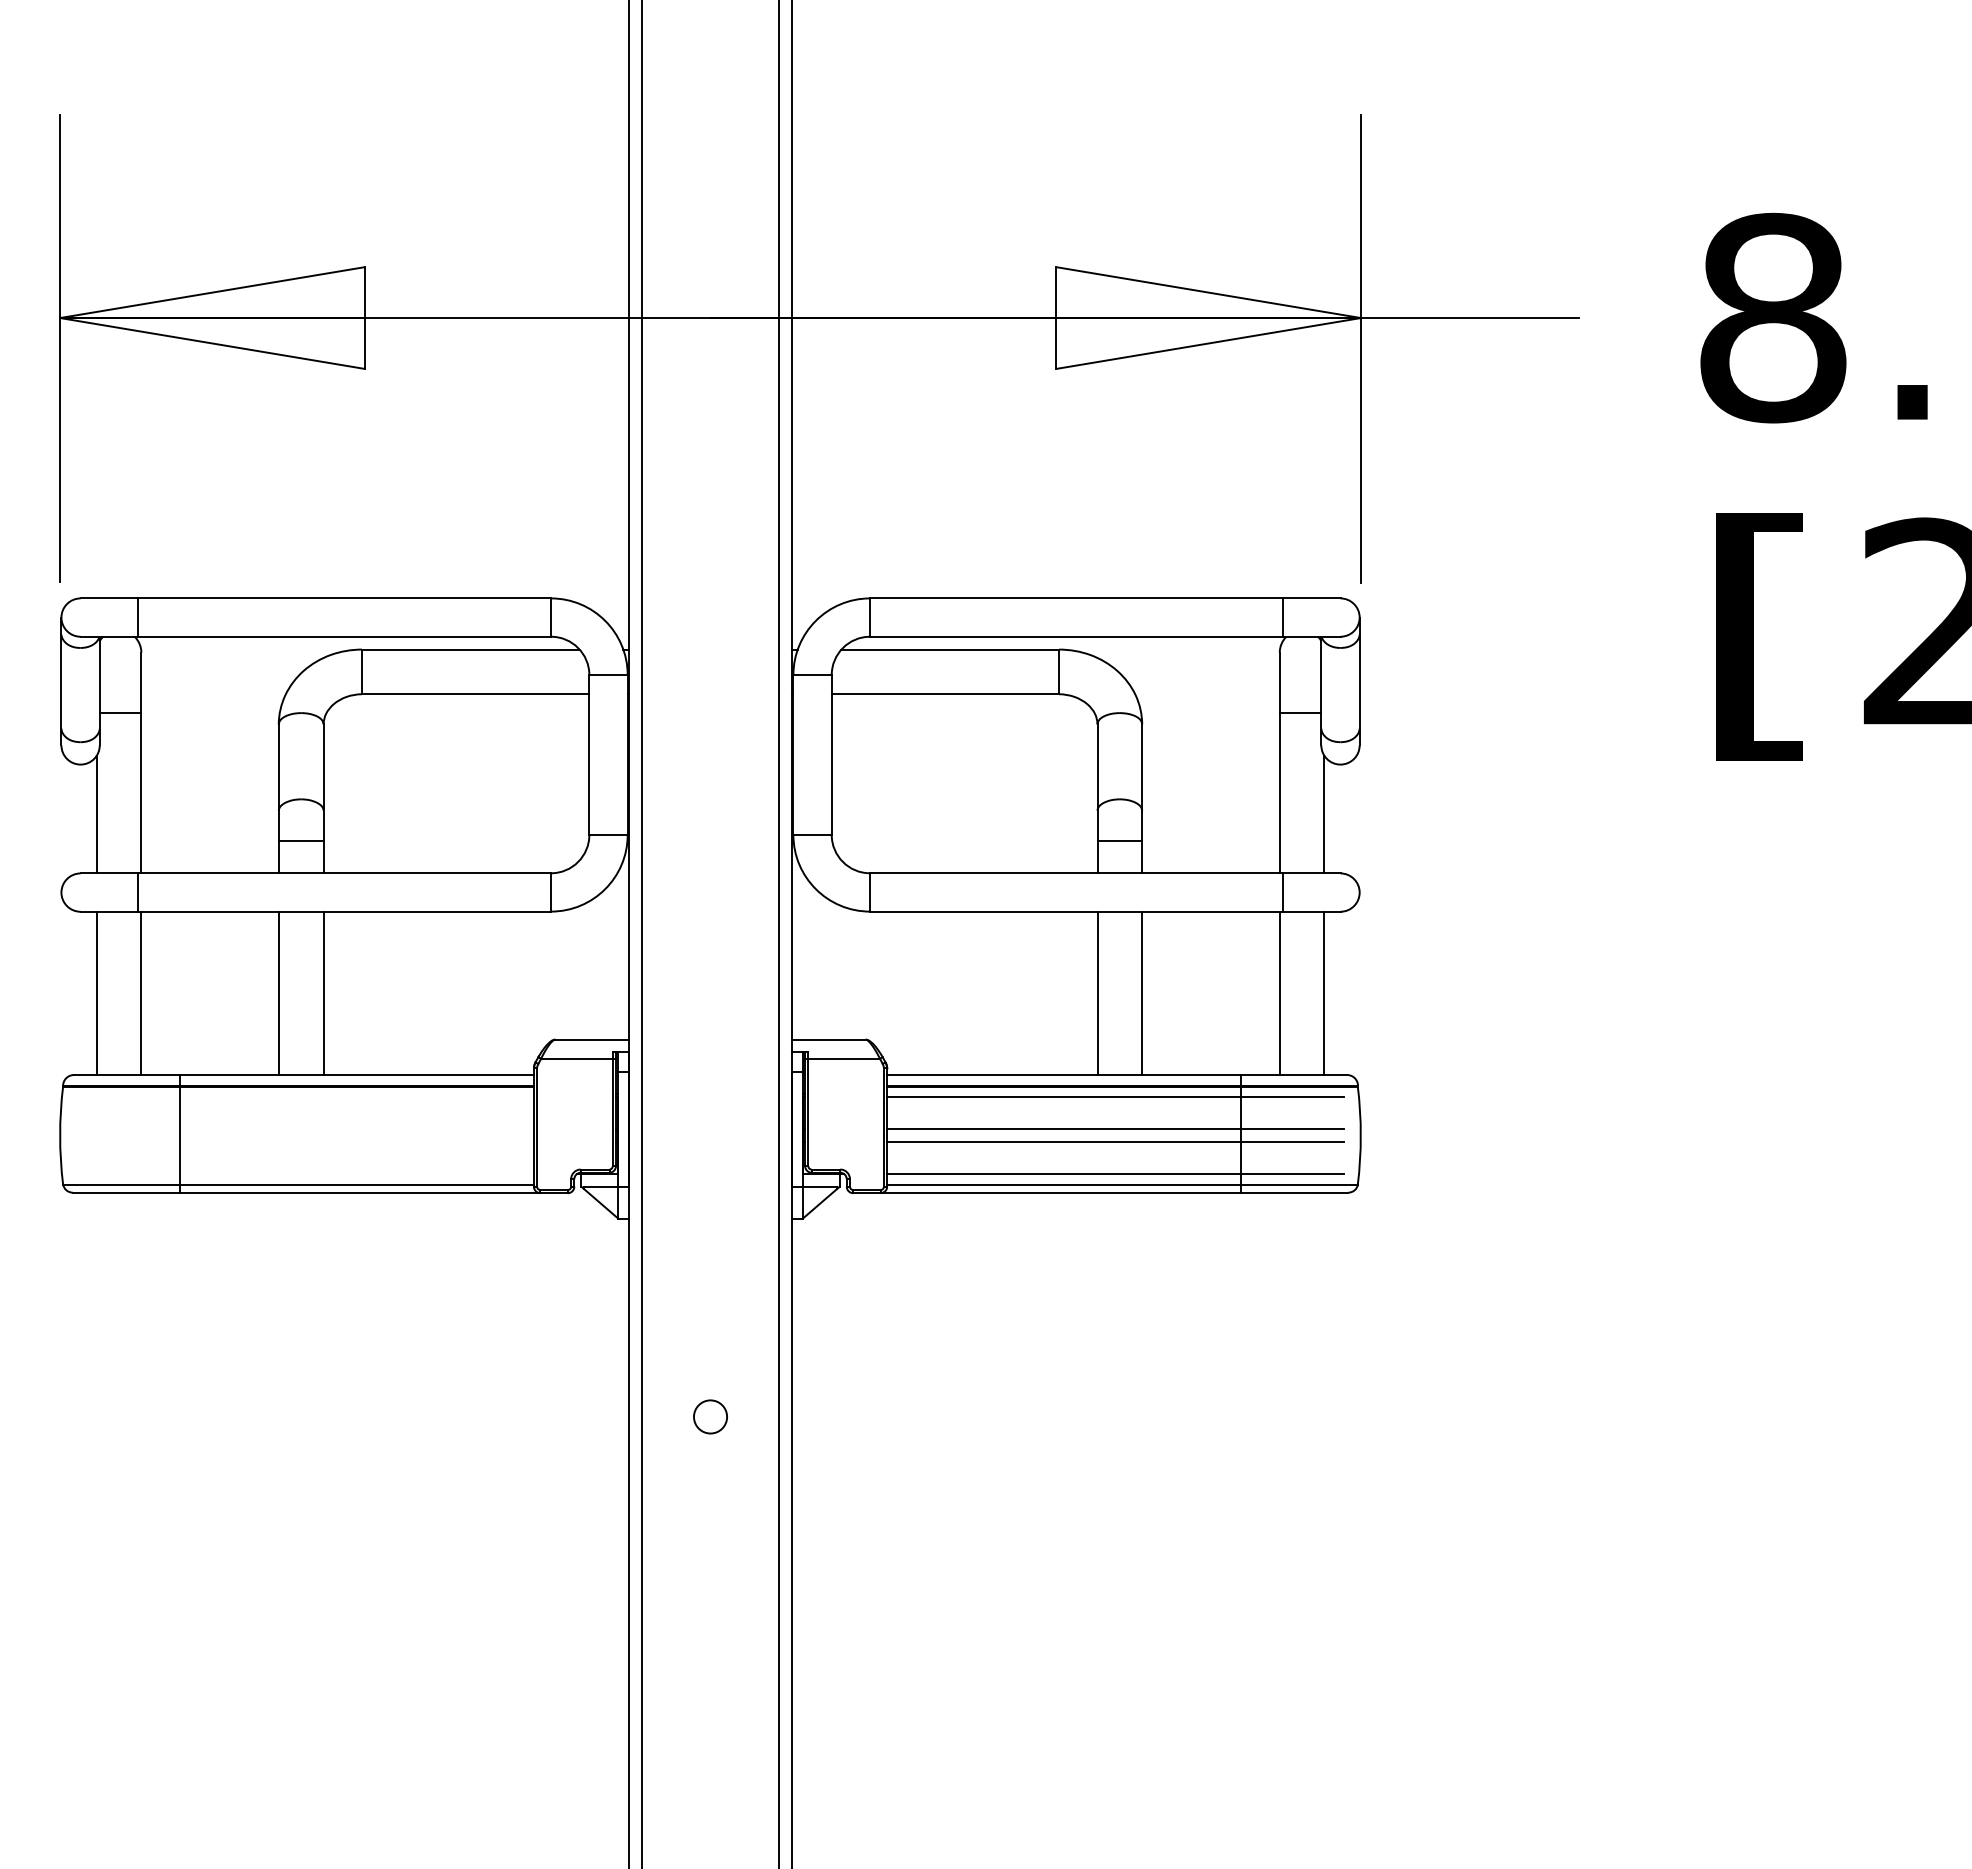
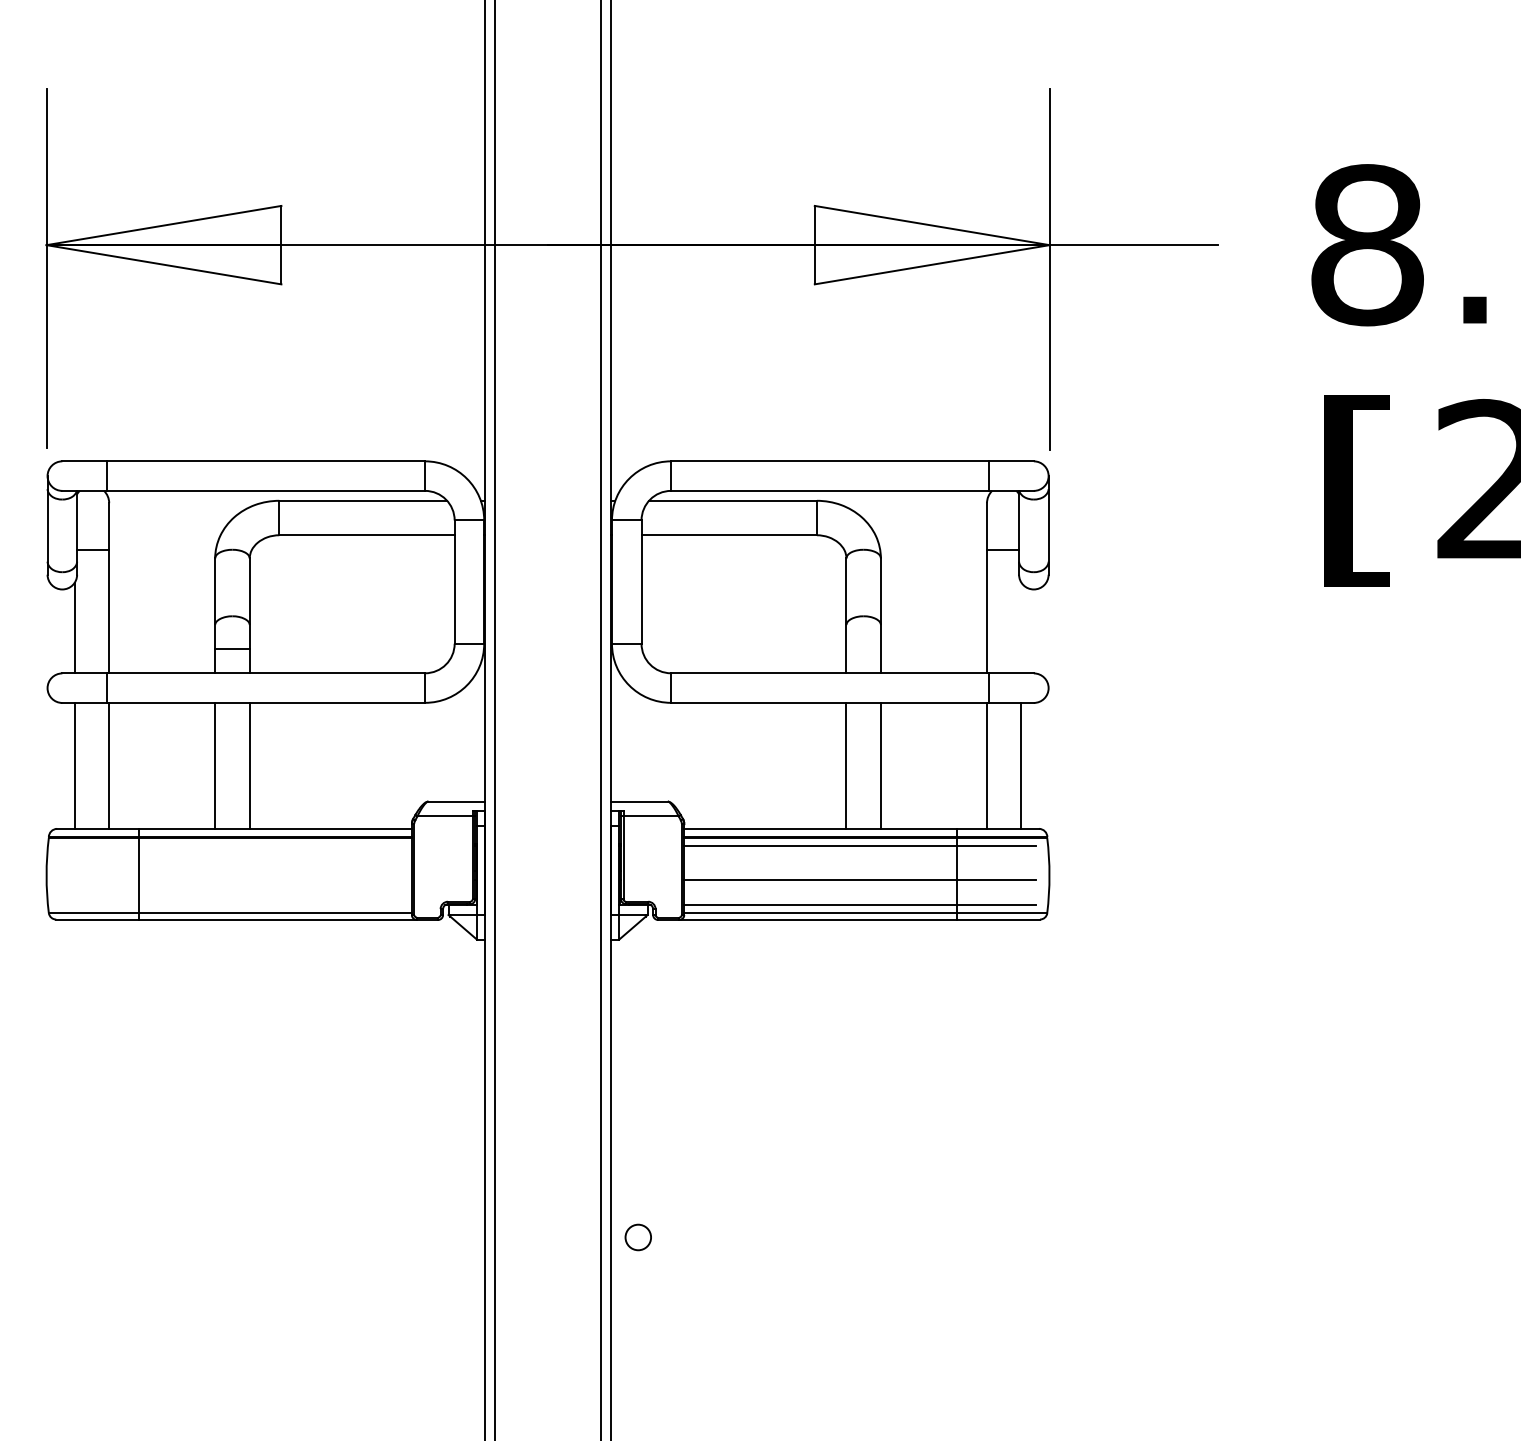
line: (1324, 814) -> (1021, 627), removed
line: (1119, 841) -> (863, 648), removed
line: (1115, 1129) -> (860, 870), removed
circle: (710, 1416) -> (638, 1237), moved

